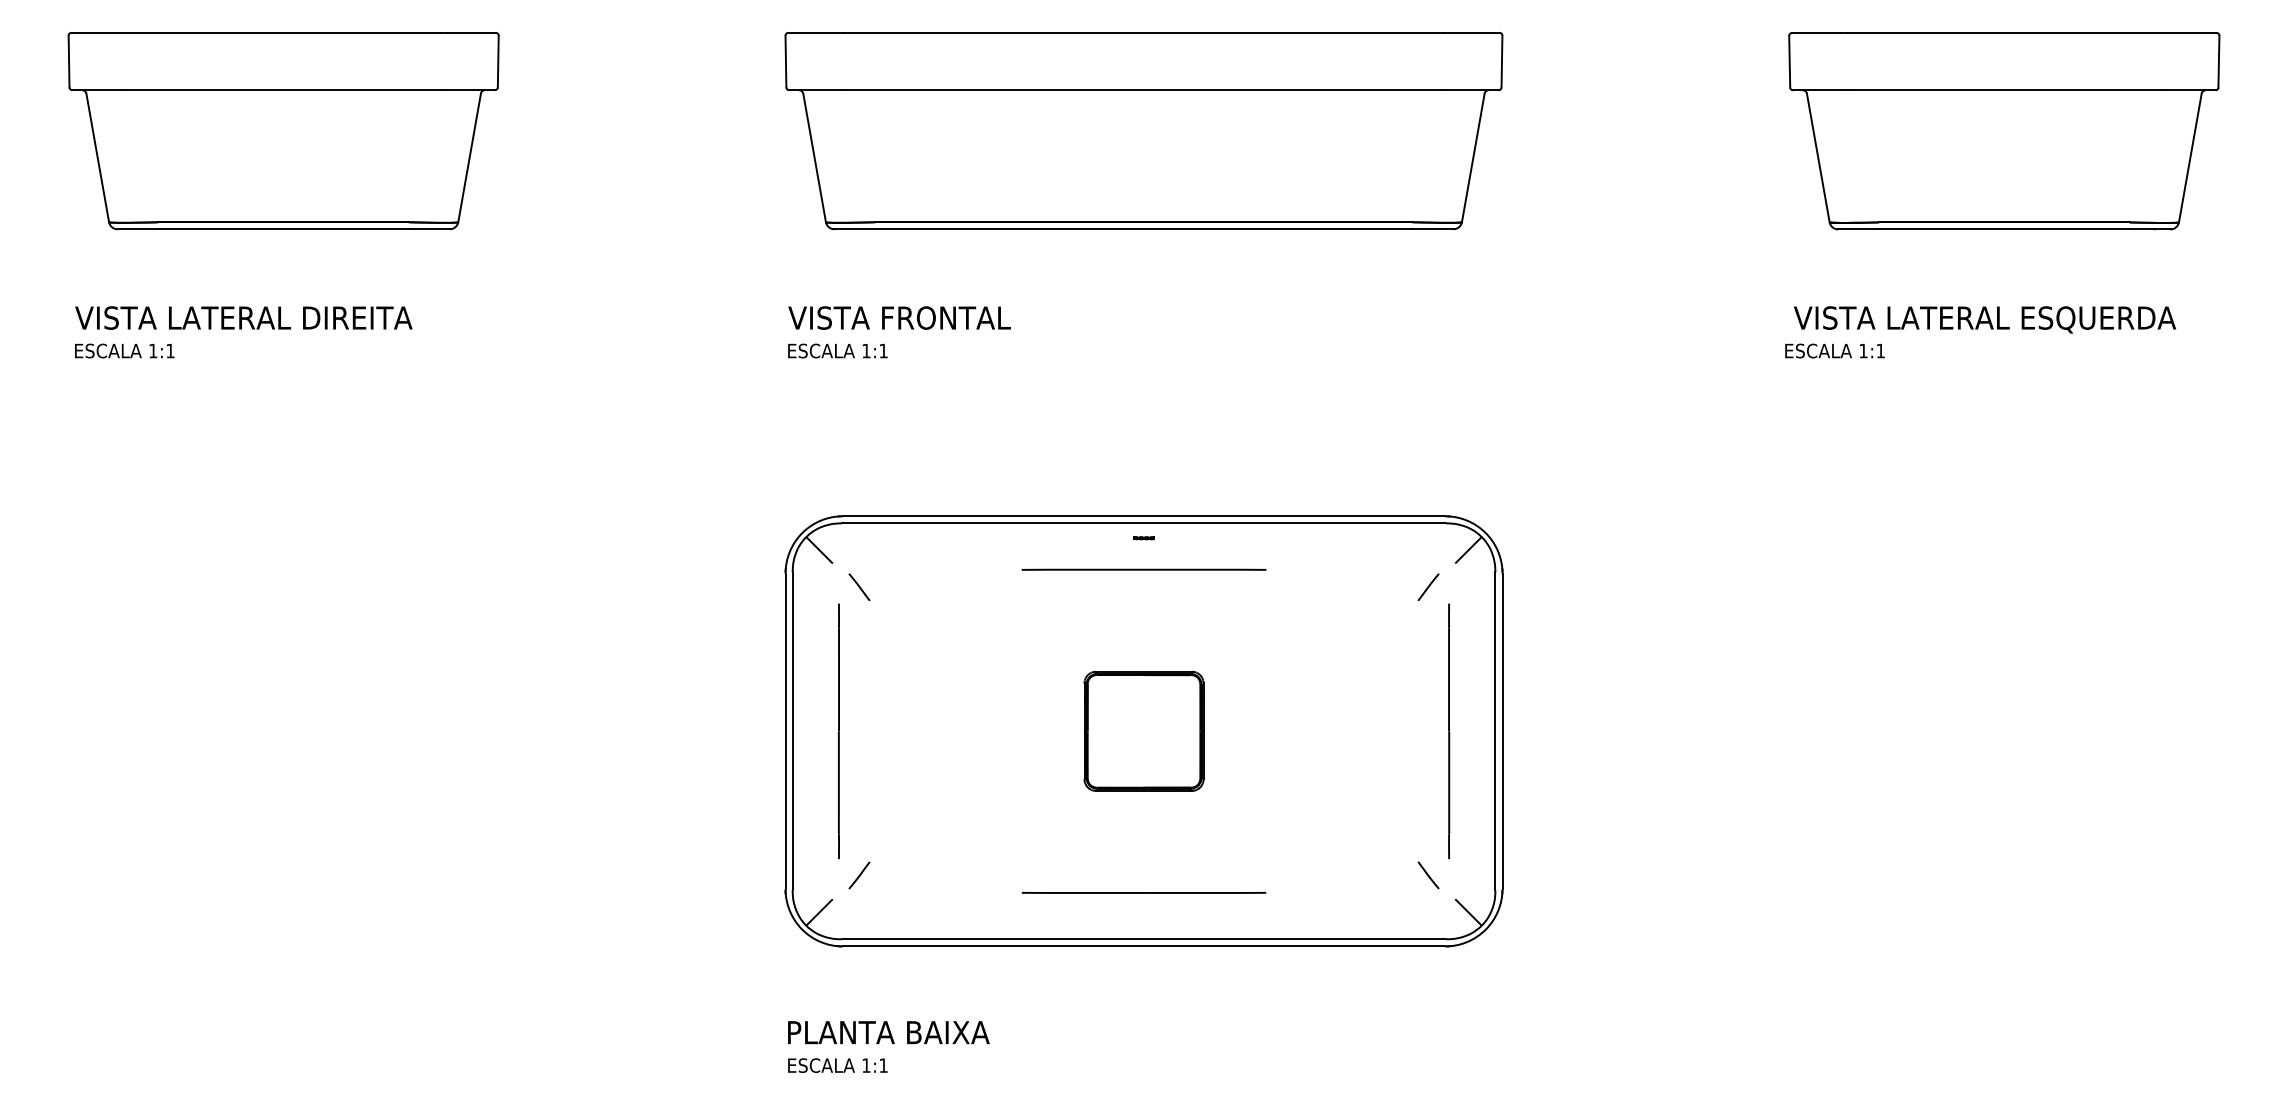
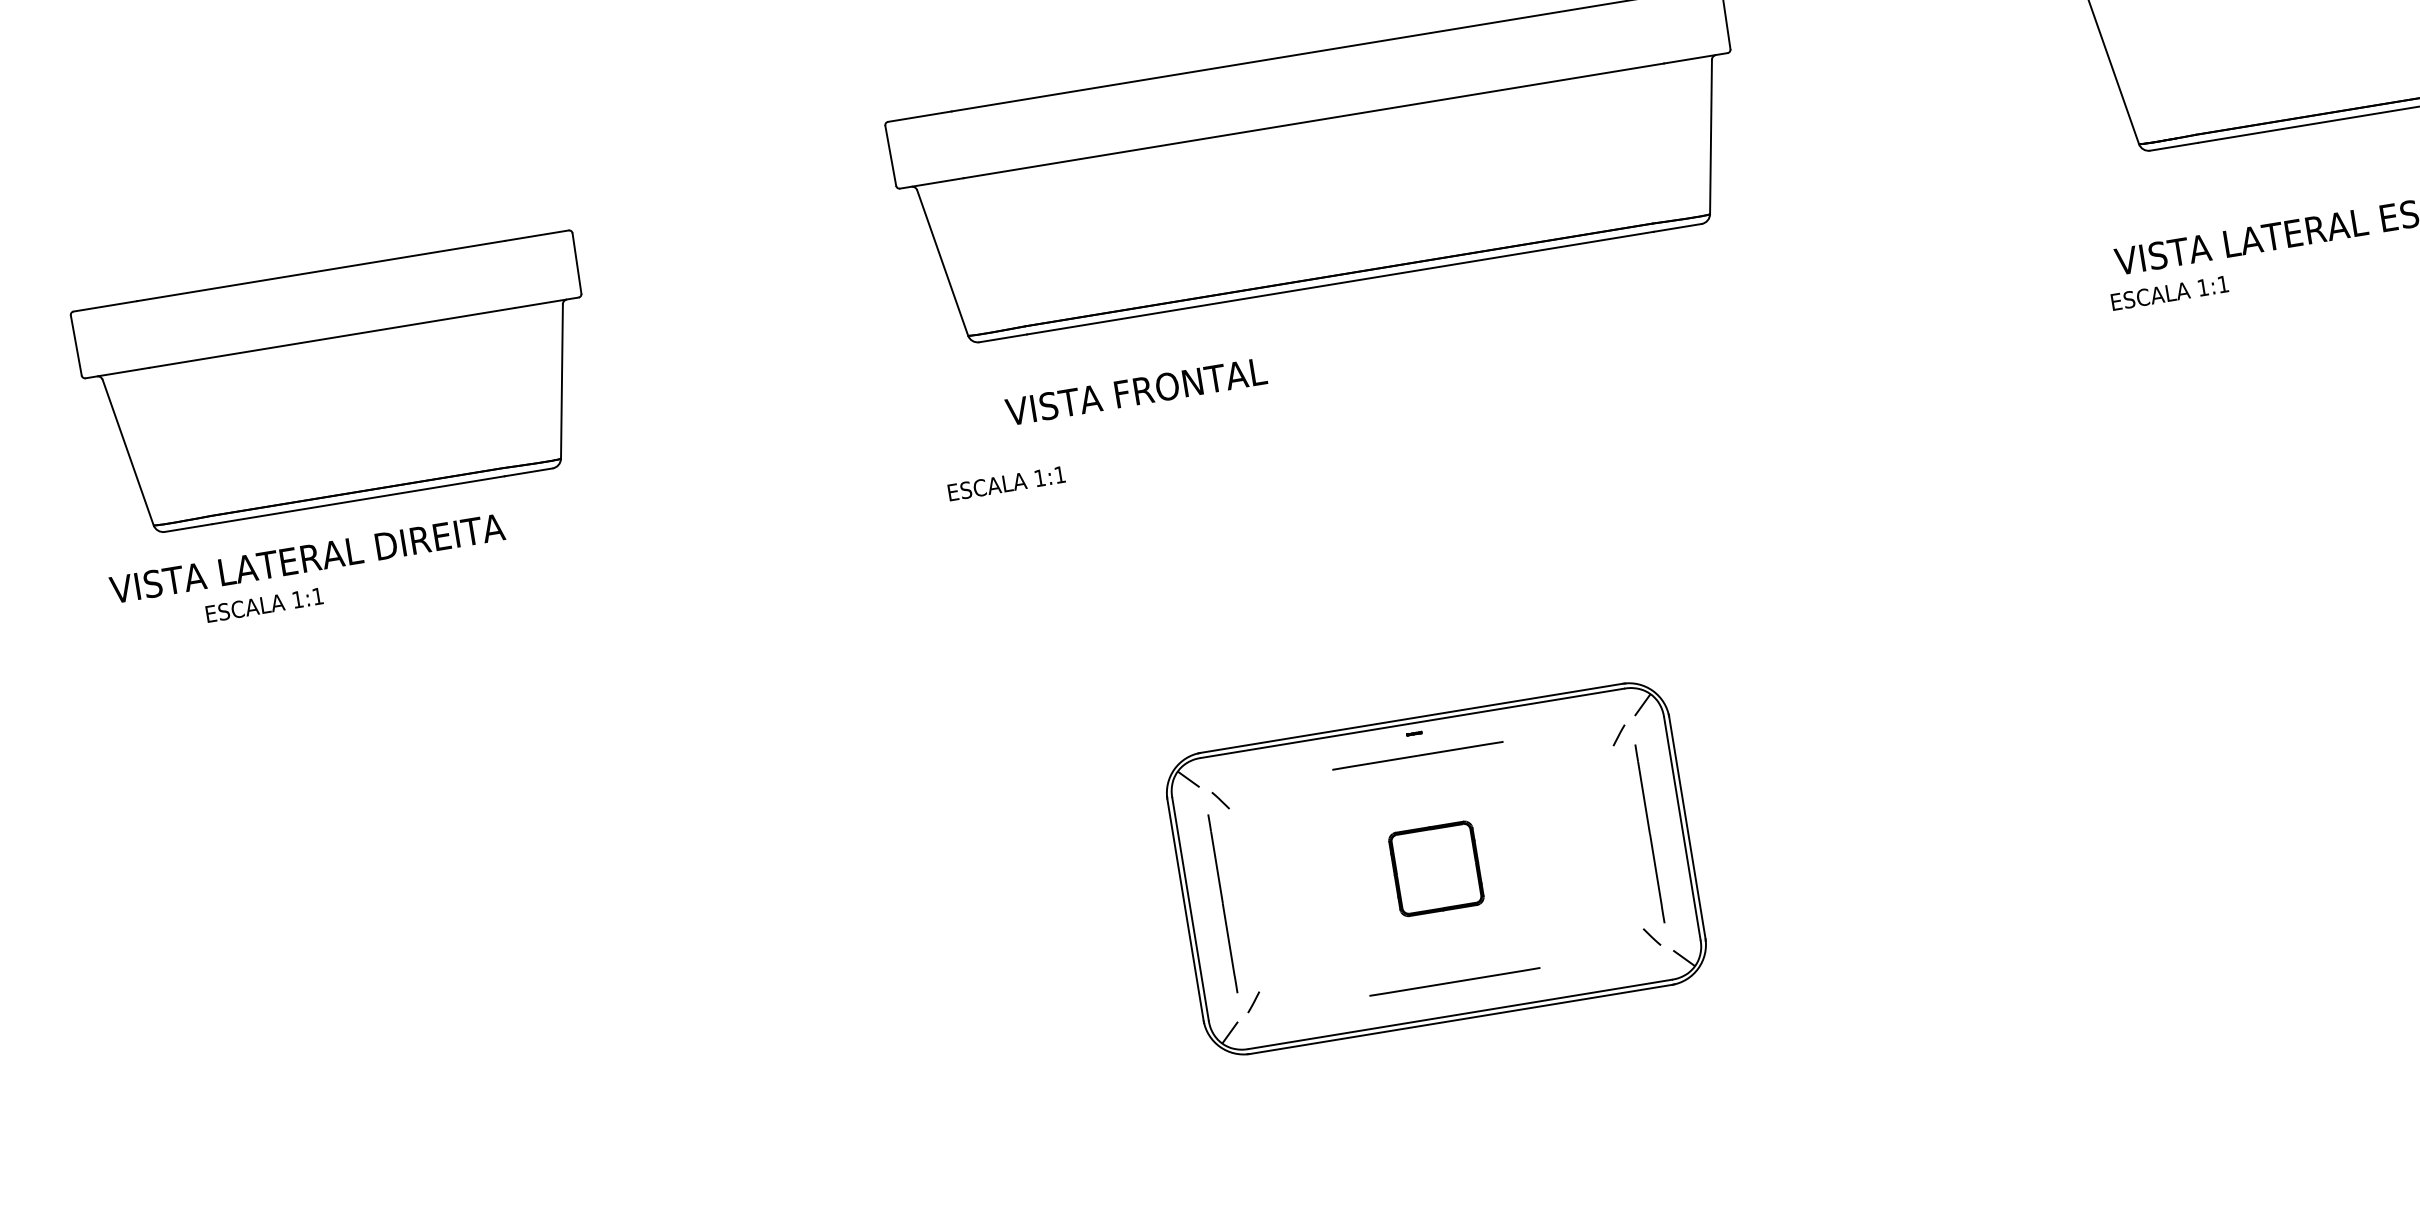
part: (283, 131) -> (339, 386), moved
text: (899, 317) -> (1135, 391), moved
text: (124, 350) -> (264, 604), moved
part: (1143, 731) -> (1435, 869), size x0.6

